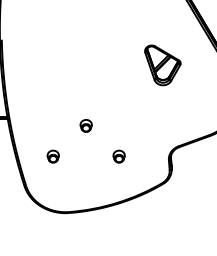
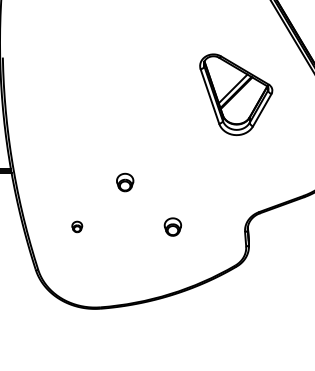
part: (162, 65) -> (235, 94), size x1.4
part: (52, 156) -> (76, 226), size x0.6

